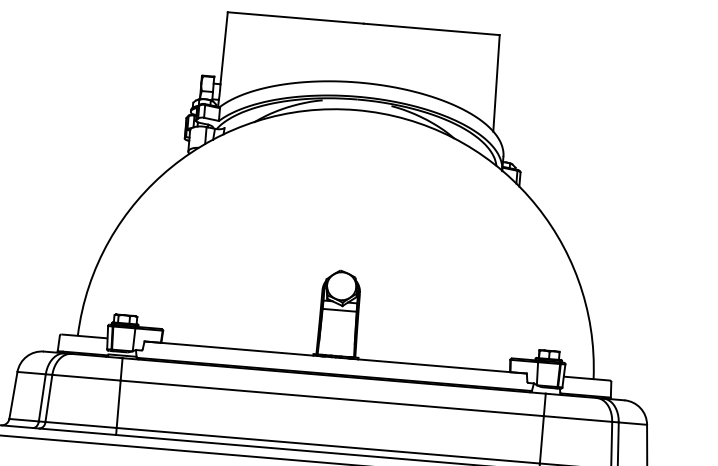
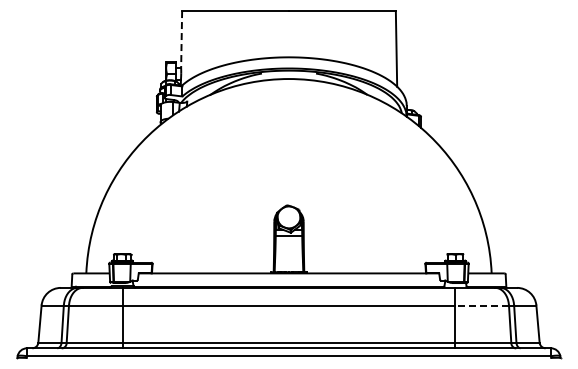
line: (223, 48) -> (181, 39), solid -> dashed
line: (578, 419) -> (482, 305), solid -> dashed

